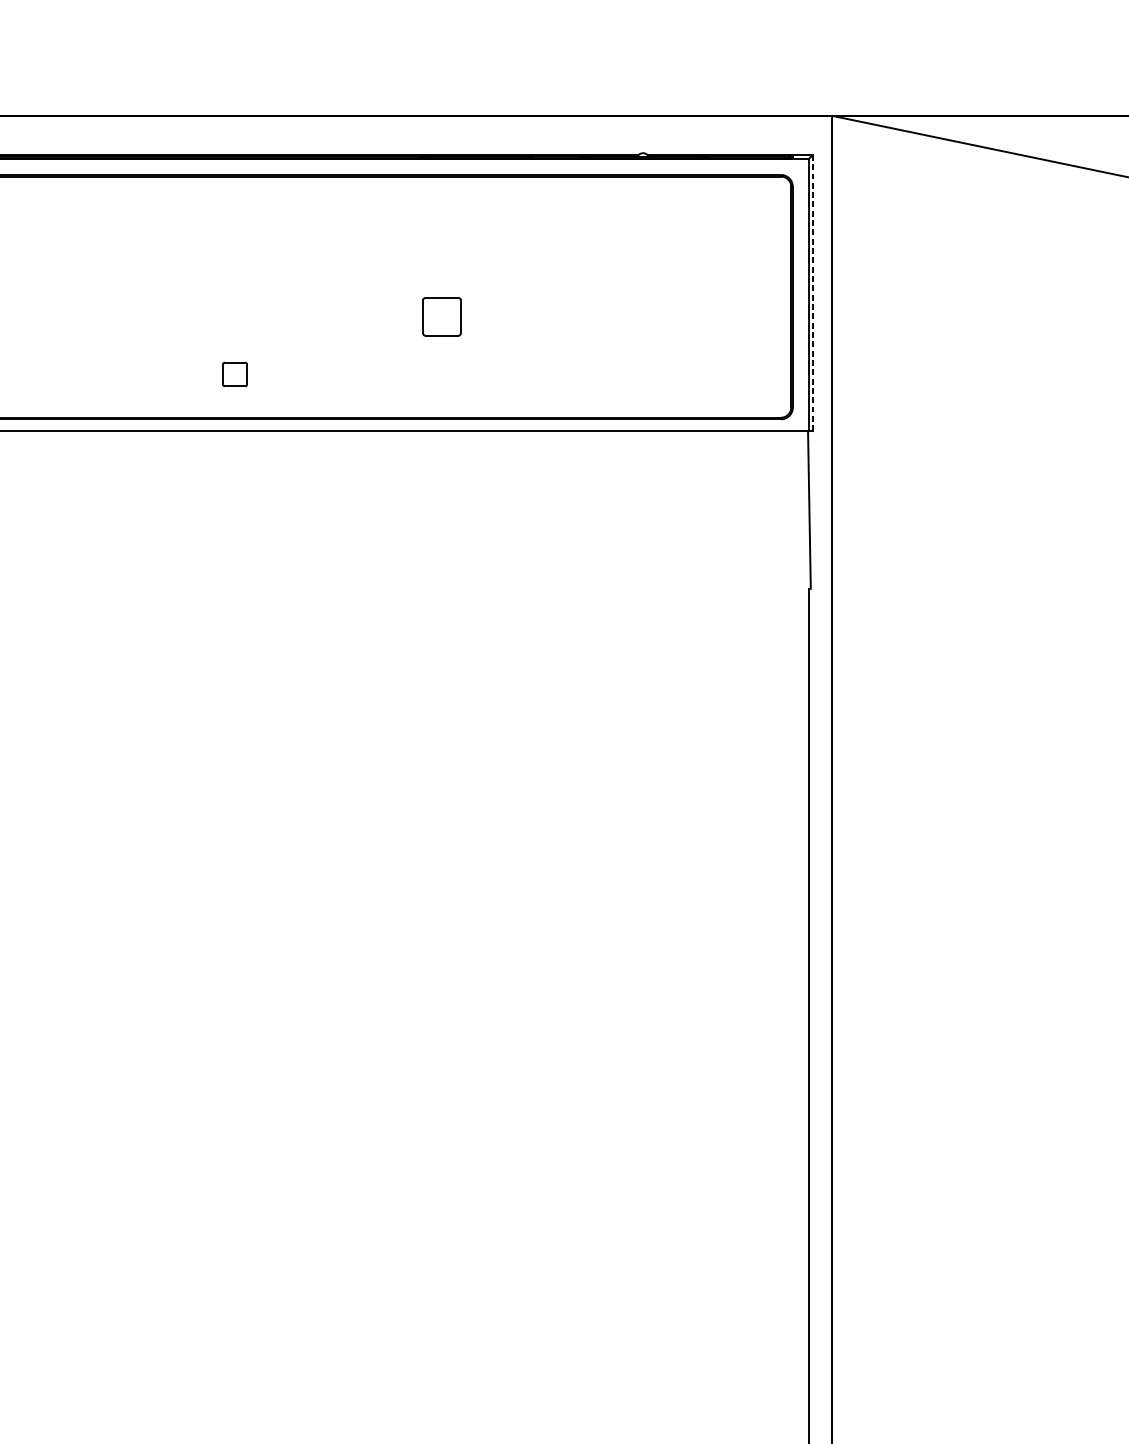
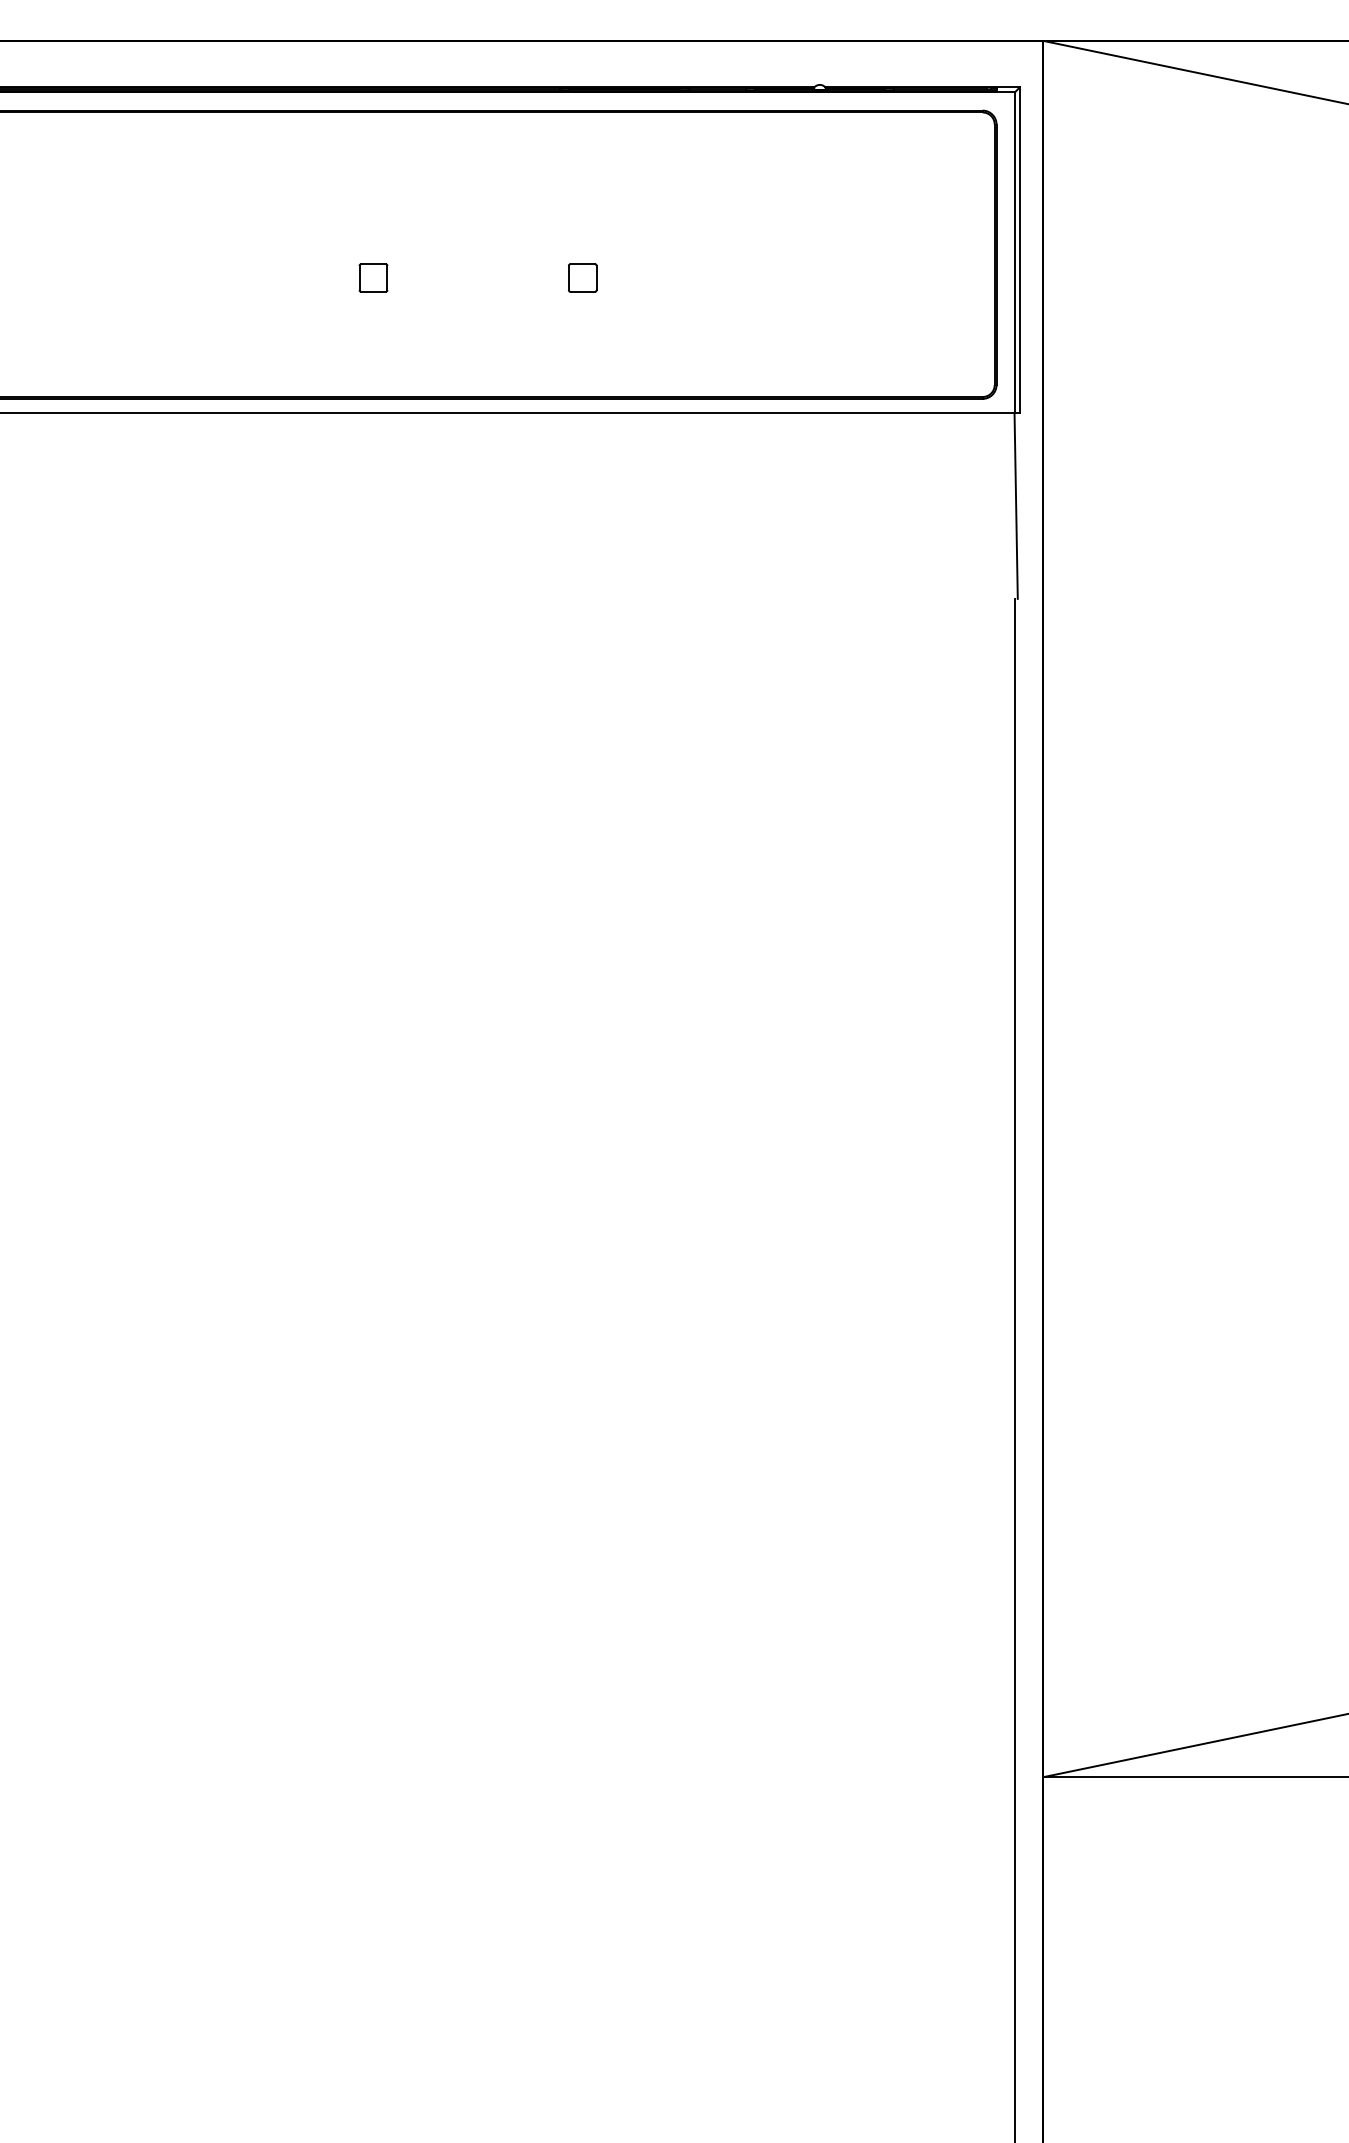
line: (812, 293) -> (1019, 250), dashed -> solid
part: (441, 316) -> (582, 277), size x0.62
part: (235, 374) -> (373, 277), moved

